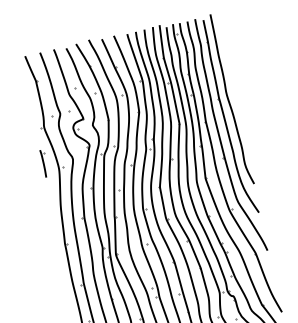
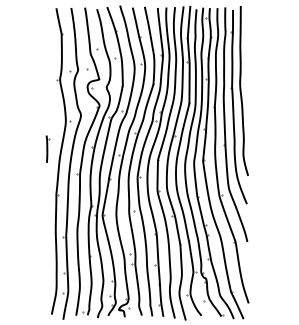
part: (43, 163) -> (47, 148), moved

